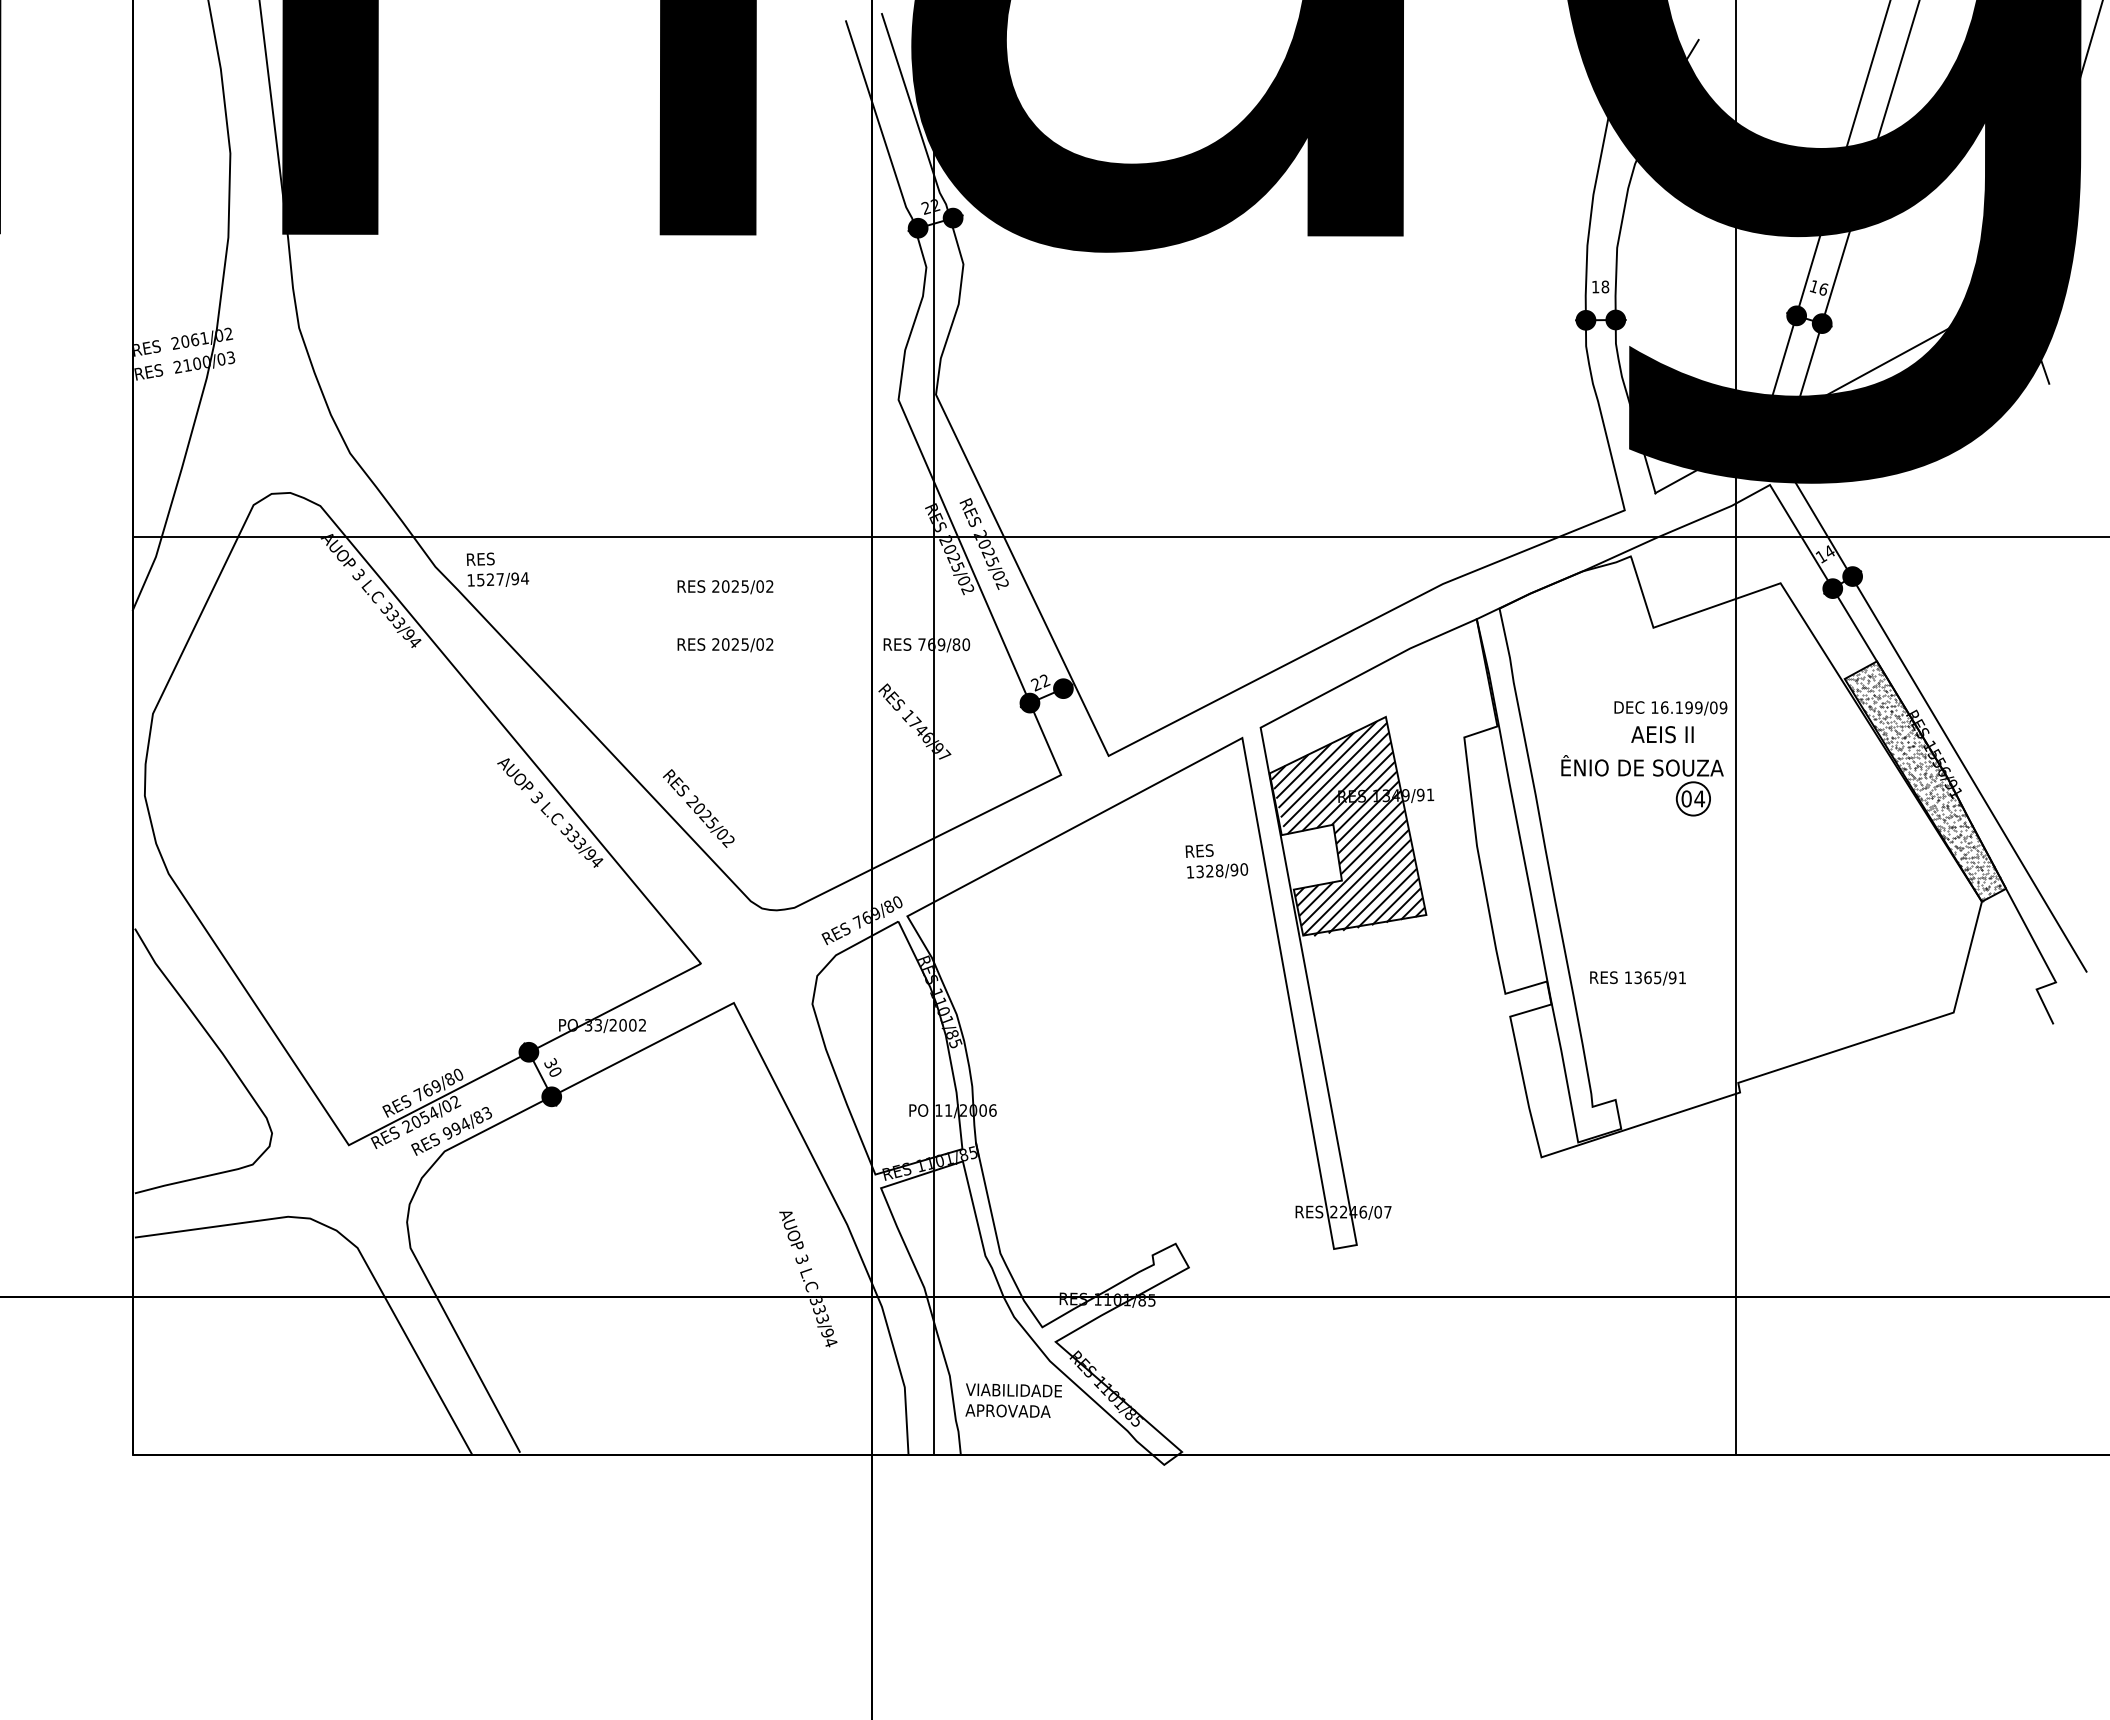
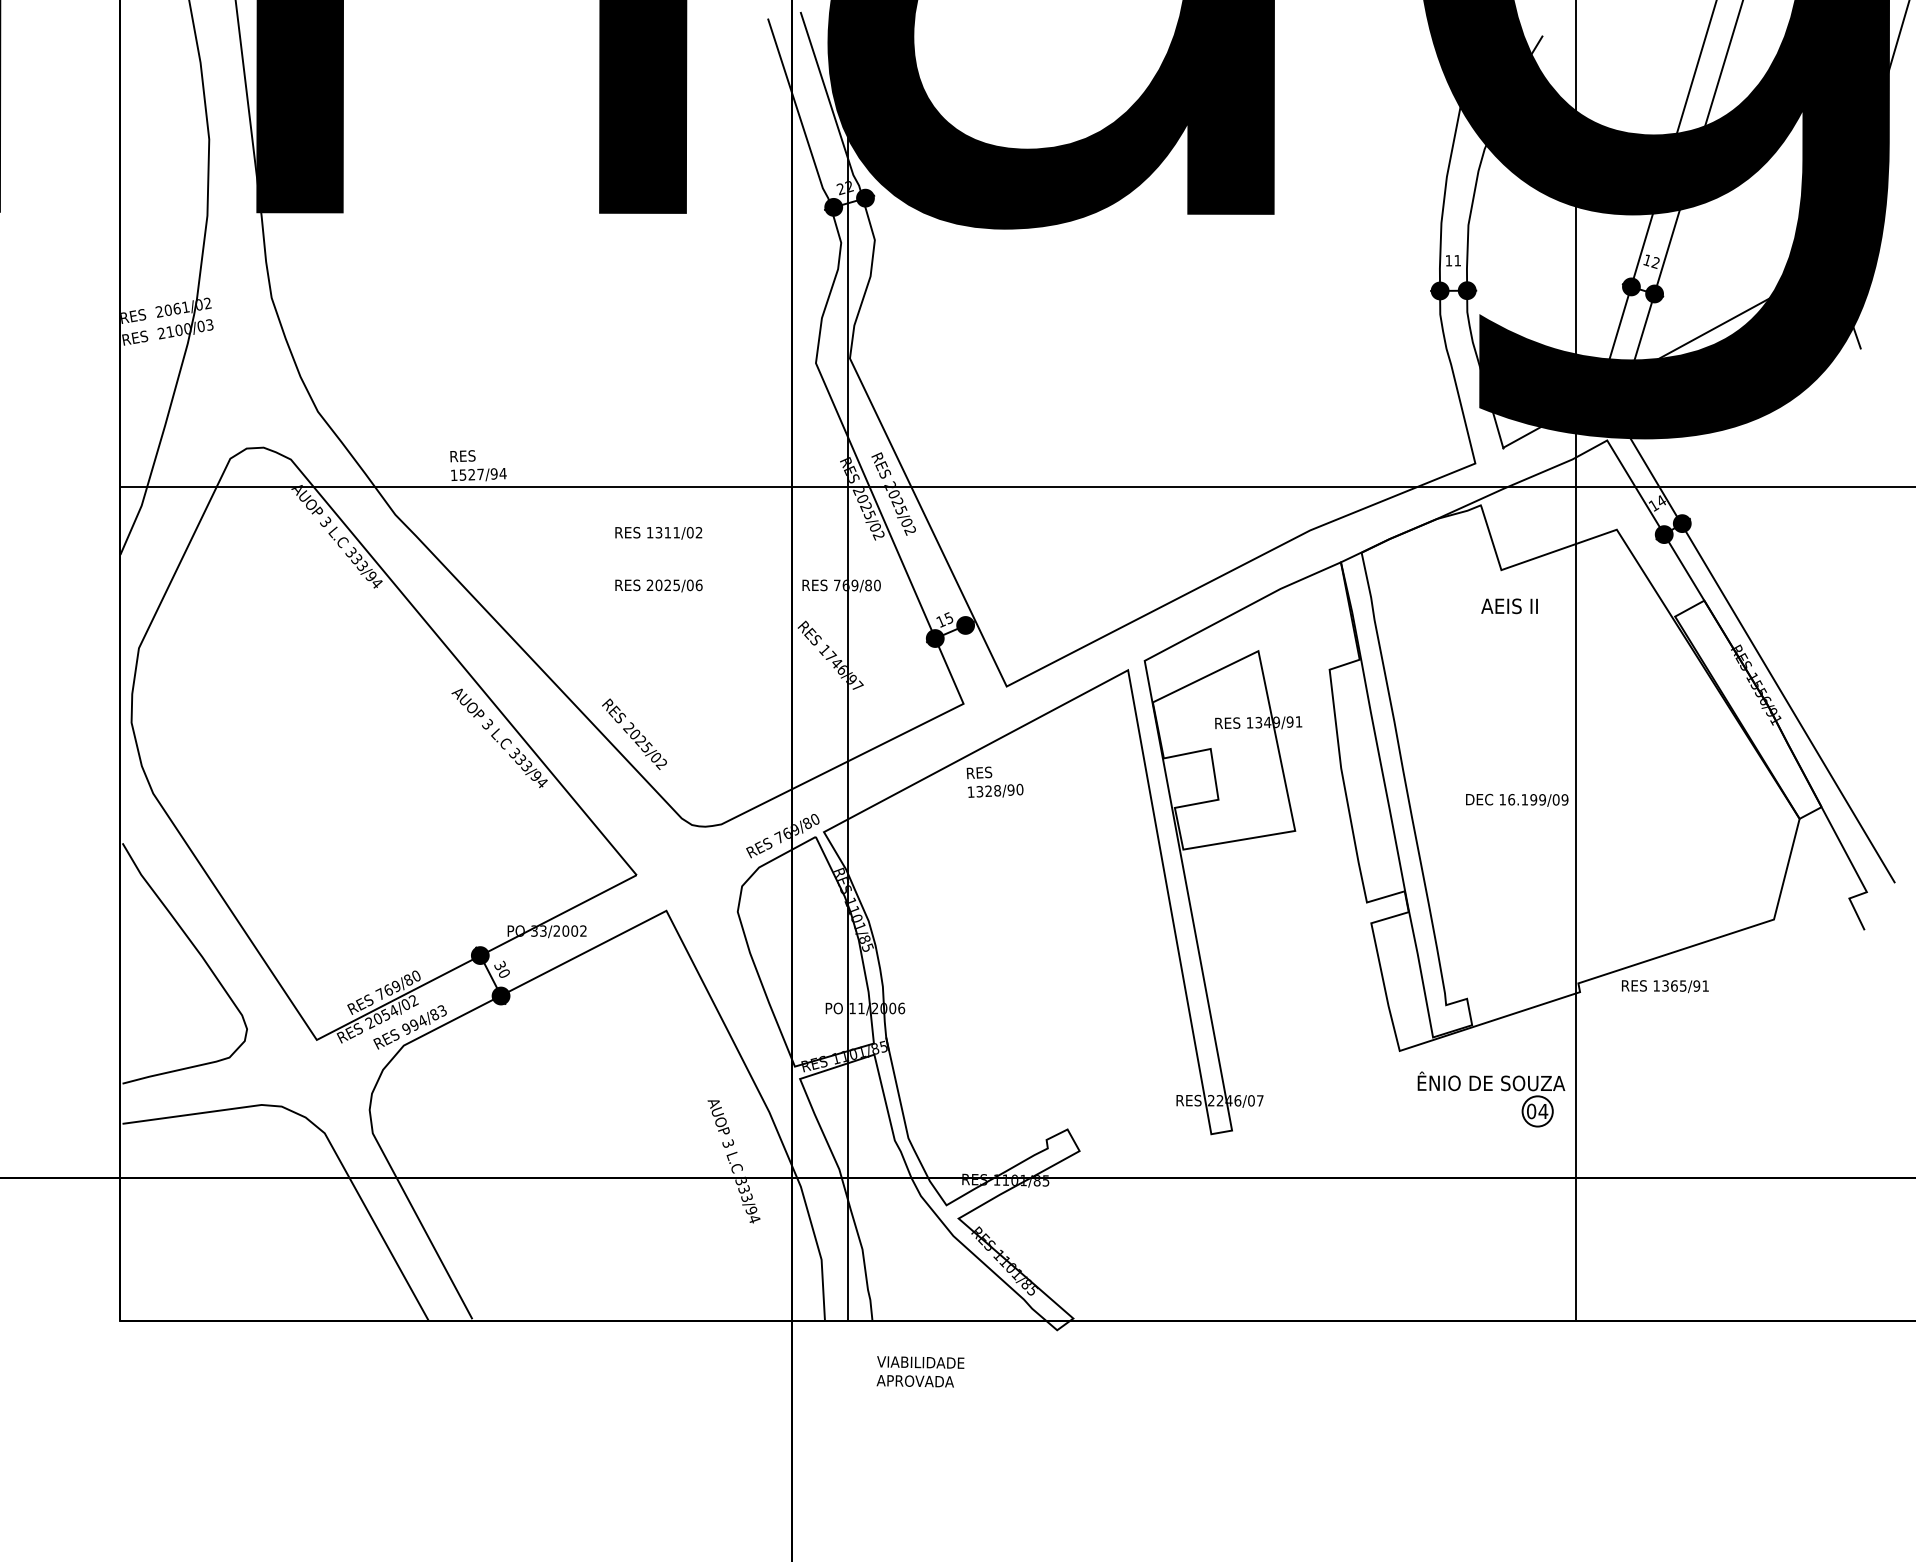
text: (1605, 286) -> (1457, 260), 18 -> 11
text: (1823, 289) -> (1655, 262), 16 -> 12
text: (497, 569) -> (478, 465), moved
text: (730, 586) -> (663, 532), 2025/02 -> 1311/02
text: (769, 644) -> (698, 585), 2025/02 -> 2025/06
text: (1040, 682) -> (944, 619), 22 -> 15
text: (1670, 708) -> (1516, 800), moved
text: (1662, 734) -> (1509, 606), moved
part: (1642, 776) -> (1491, 1091), moved
hatch: (1924, 782) -> (1747, 710), removed
hatch: (1347, 828) -> (1223, 752), removed
text: (1216, 861) -> (994, 782), moved
text: (1637, 978) -> (1664, 986), moved
text: (1013, 1400) -> (920, 1371), moved

